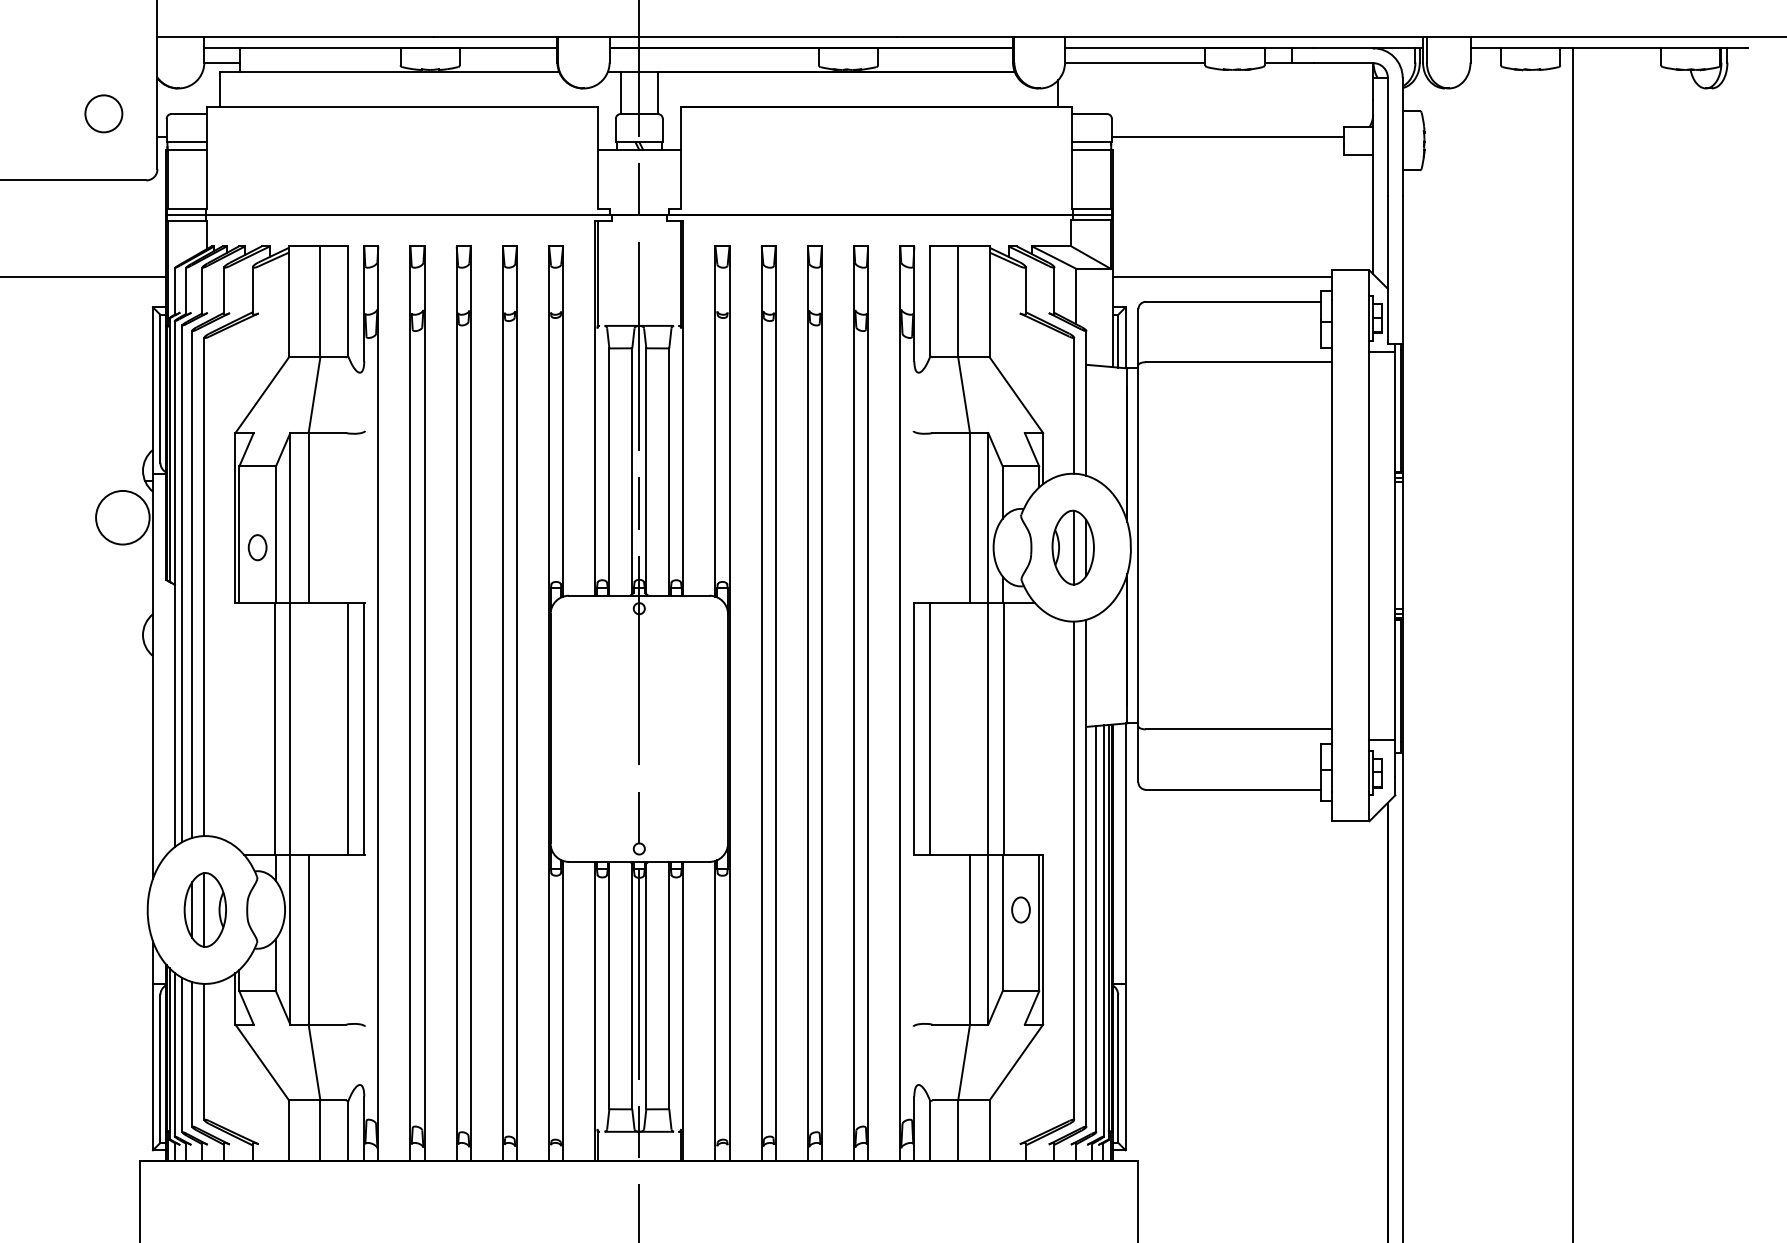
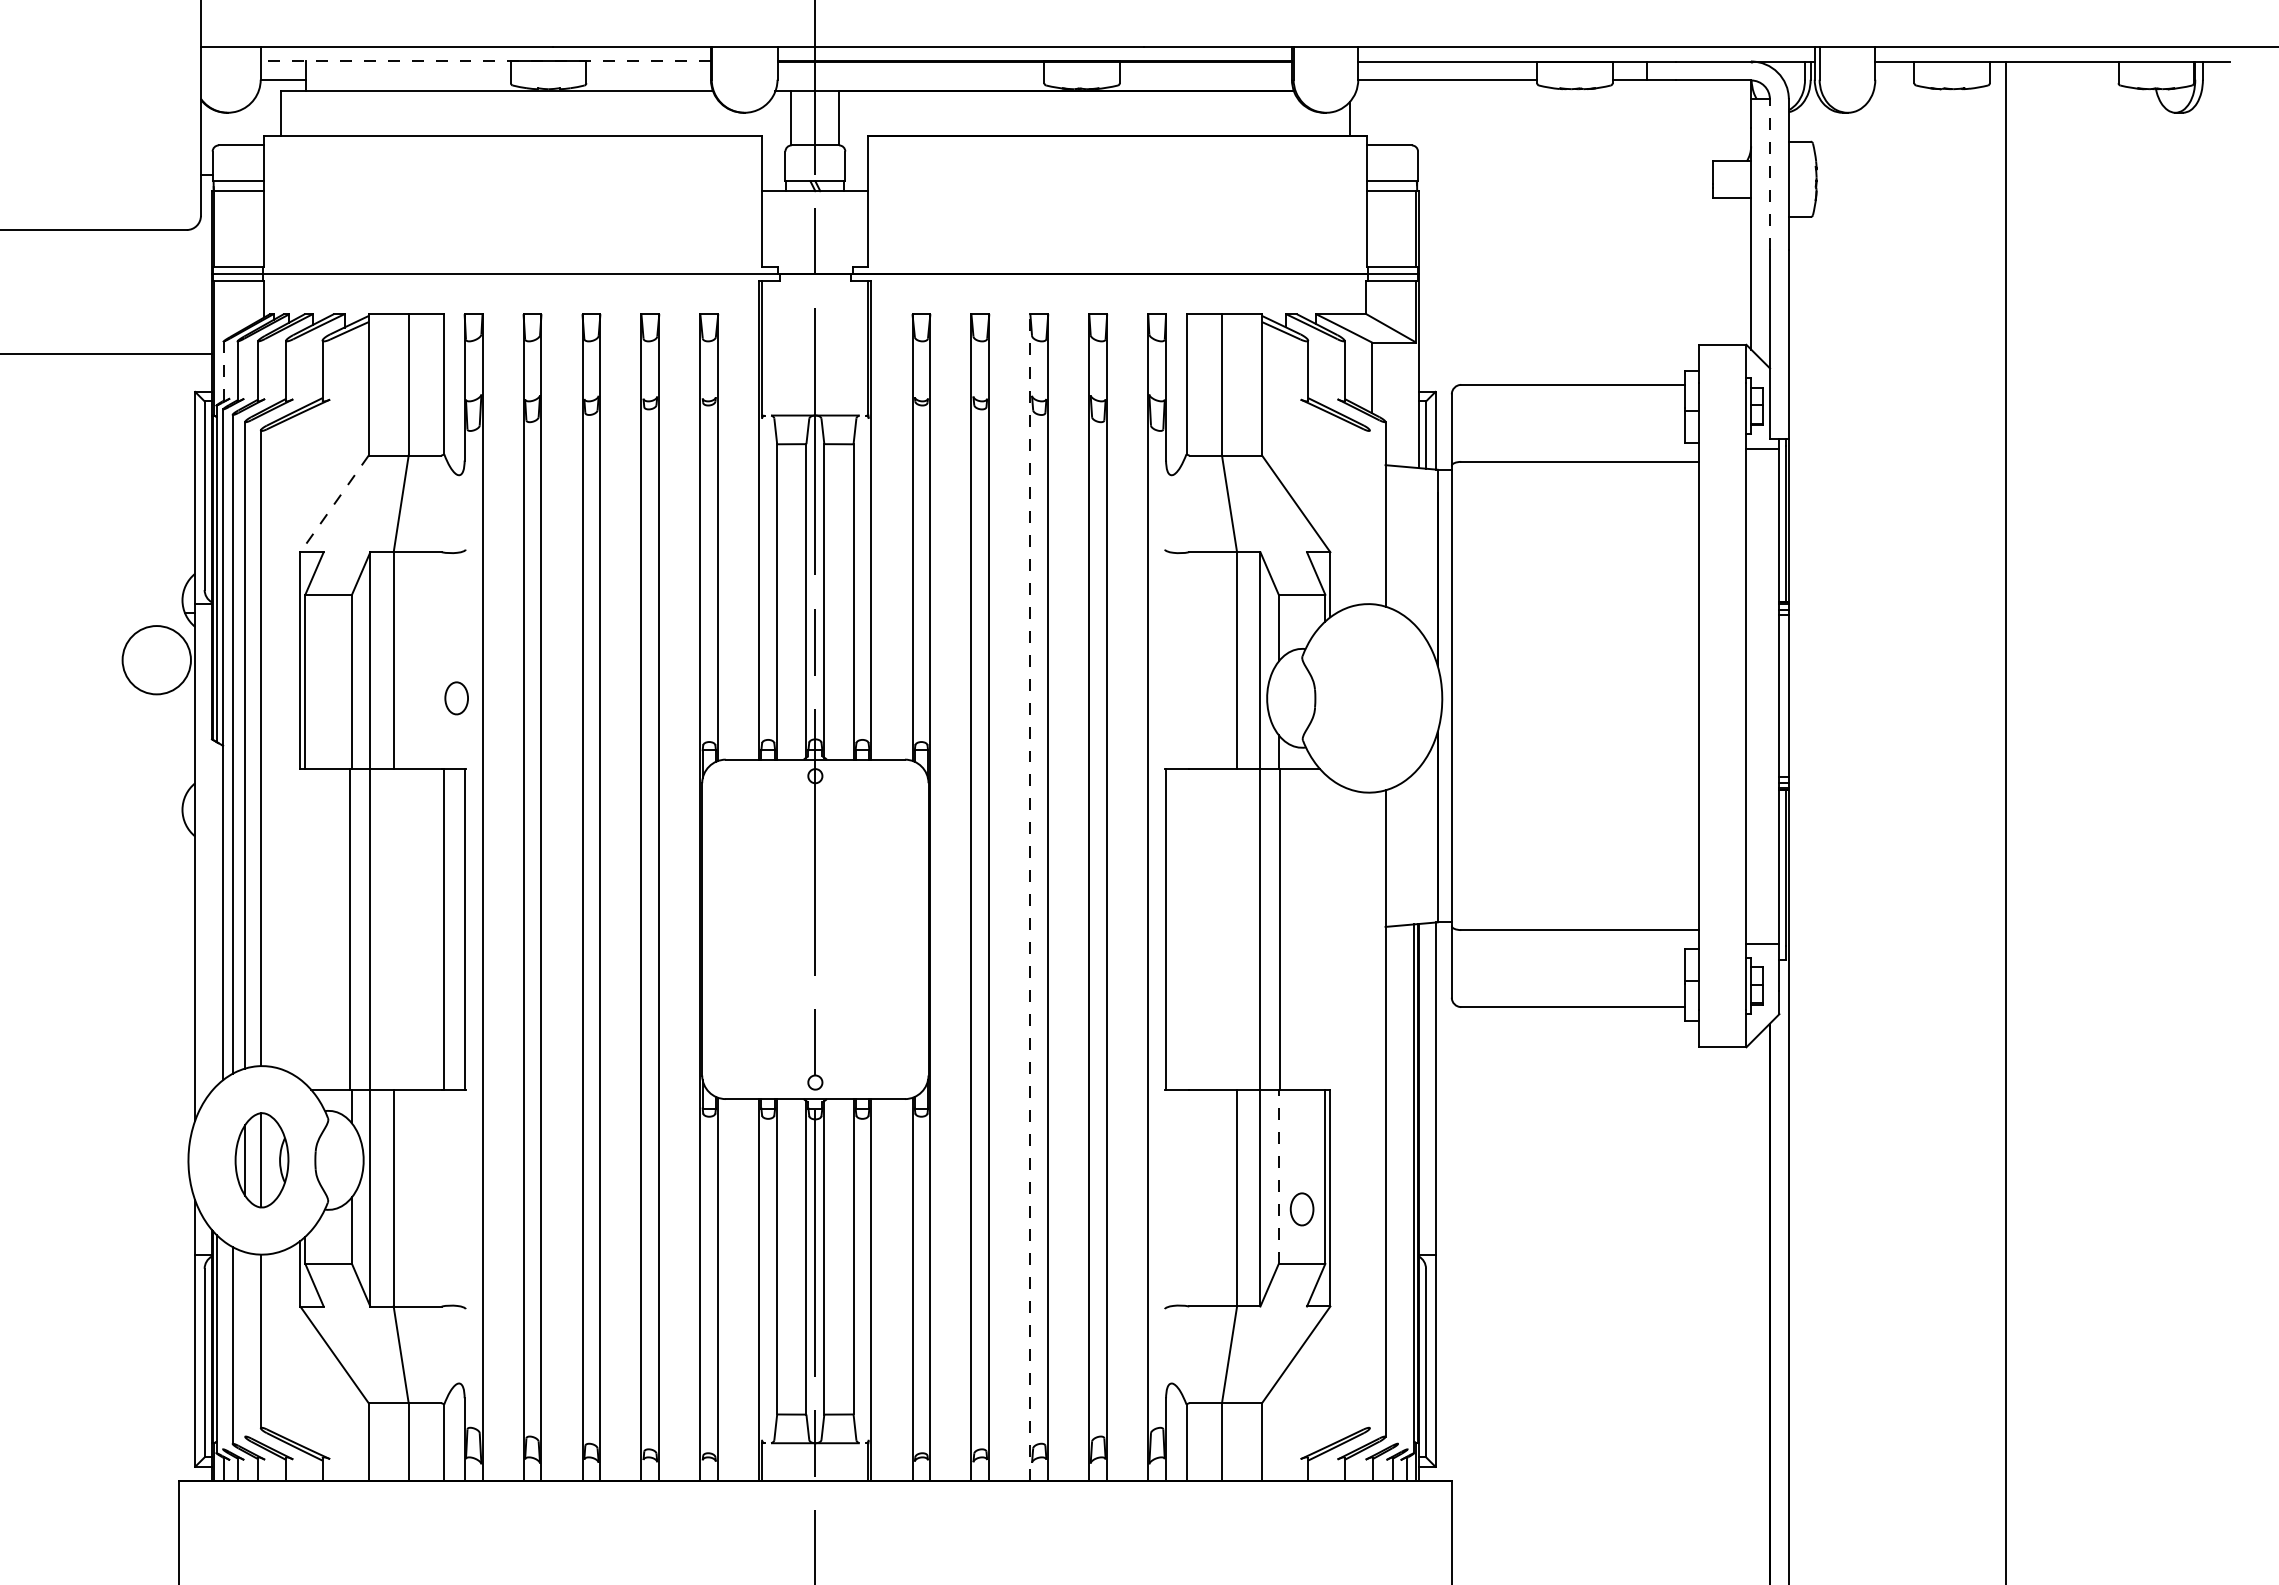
line: (380, 48) -> (485, 61), solid -> dashed
circle: (103, 113) -> (132, 144), removed
line: (1227, 136) -> (1565, 174), removed
line: (1388, 136) -> (1770, 174), solid -> dashed
line: (1222, 277) -> (1558, 353), removed
line: (175, 290) -> (223, 370), solid -> dashed
line: (262, 395) -> (334, 504), solid -> dashed
line: (1073, 405) -> (1369, 517), removed
part: (257, 547) -> (456, 698), moved
part: (1073, 547) -> (1368, 698), removed
line: (808, 703) -> (1030, 897), solid -> dashed
line: (930, 728) -> (1186, 929), removed
line: (1073, 870) -> (1369, 1110), removed
part: (1020, 910) -> (1301, 1209), moved
line: (1002, 922) -> (1278, 1176), solid -> dashed
line: (1096, 928) -> (1398, 1184), removed
line: (1103, 931) -> (1407, 1187), removed
line: (175, 1054) -> (223, 1344), removed
line: (192, 1054) -> (245, 1344), removed

